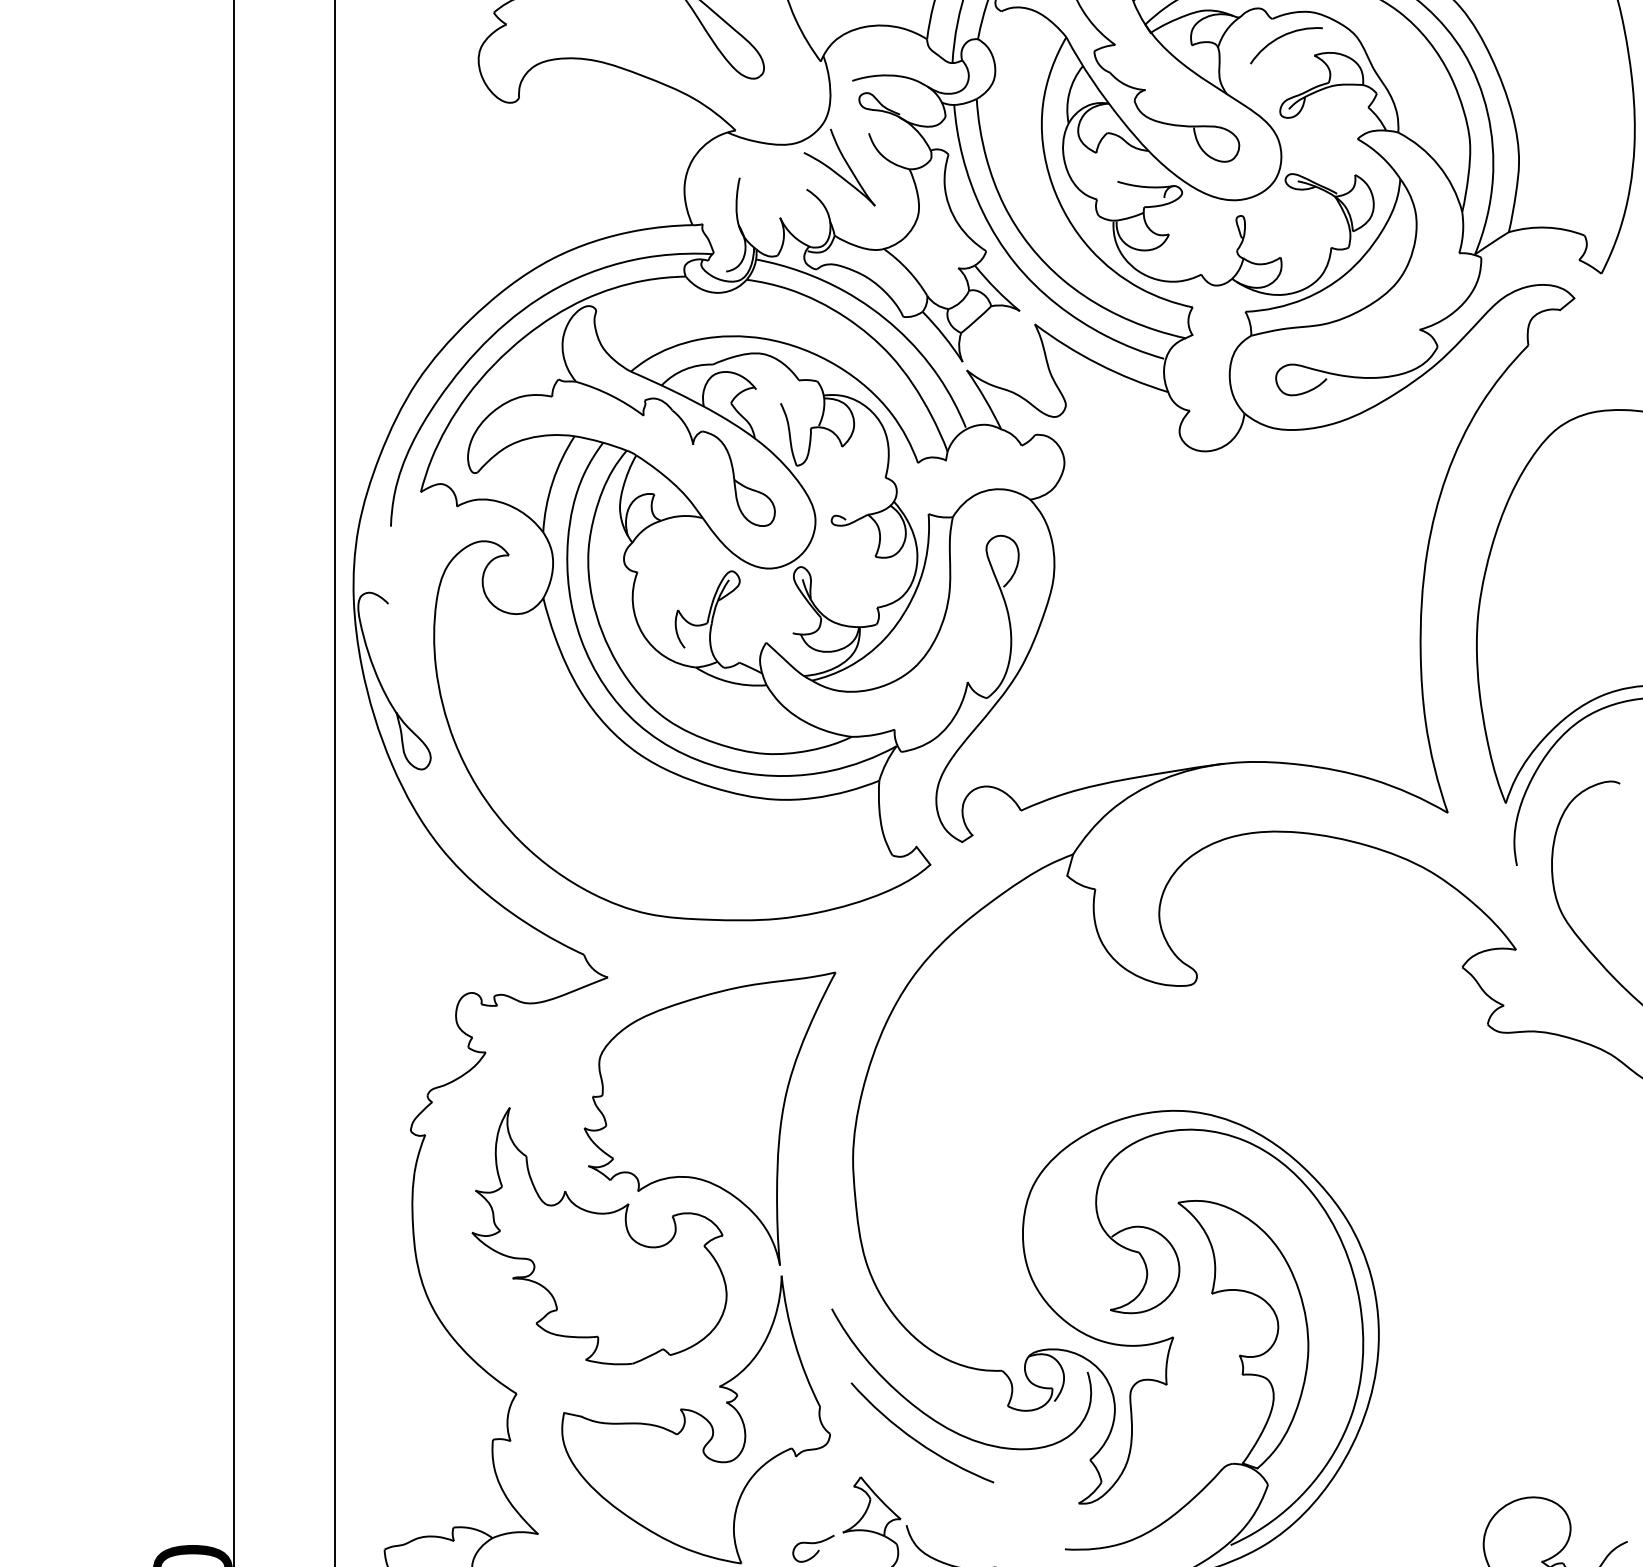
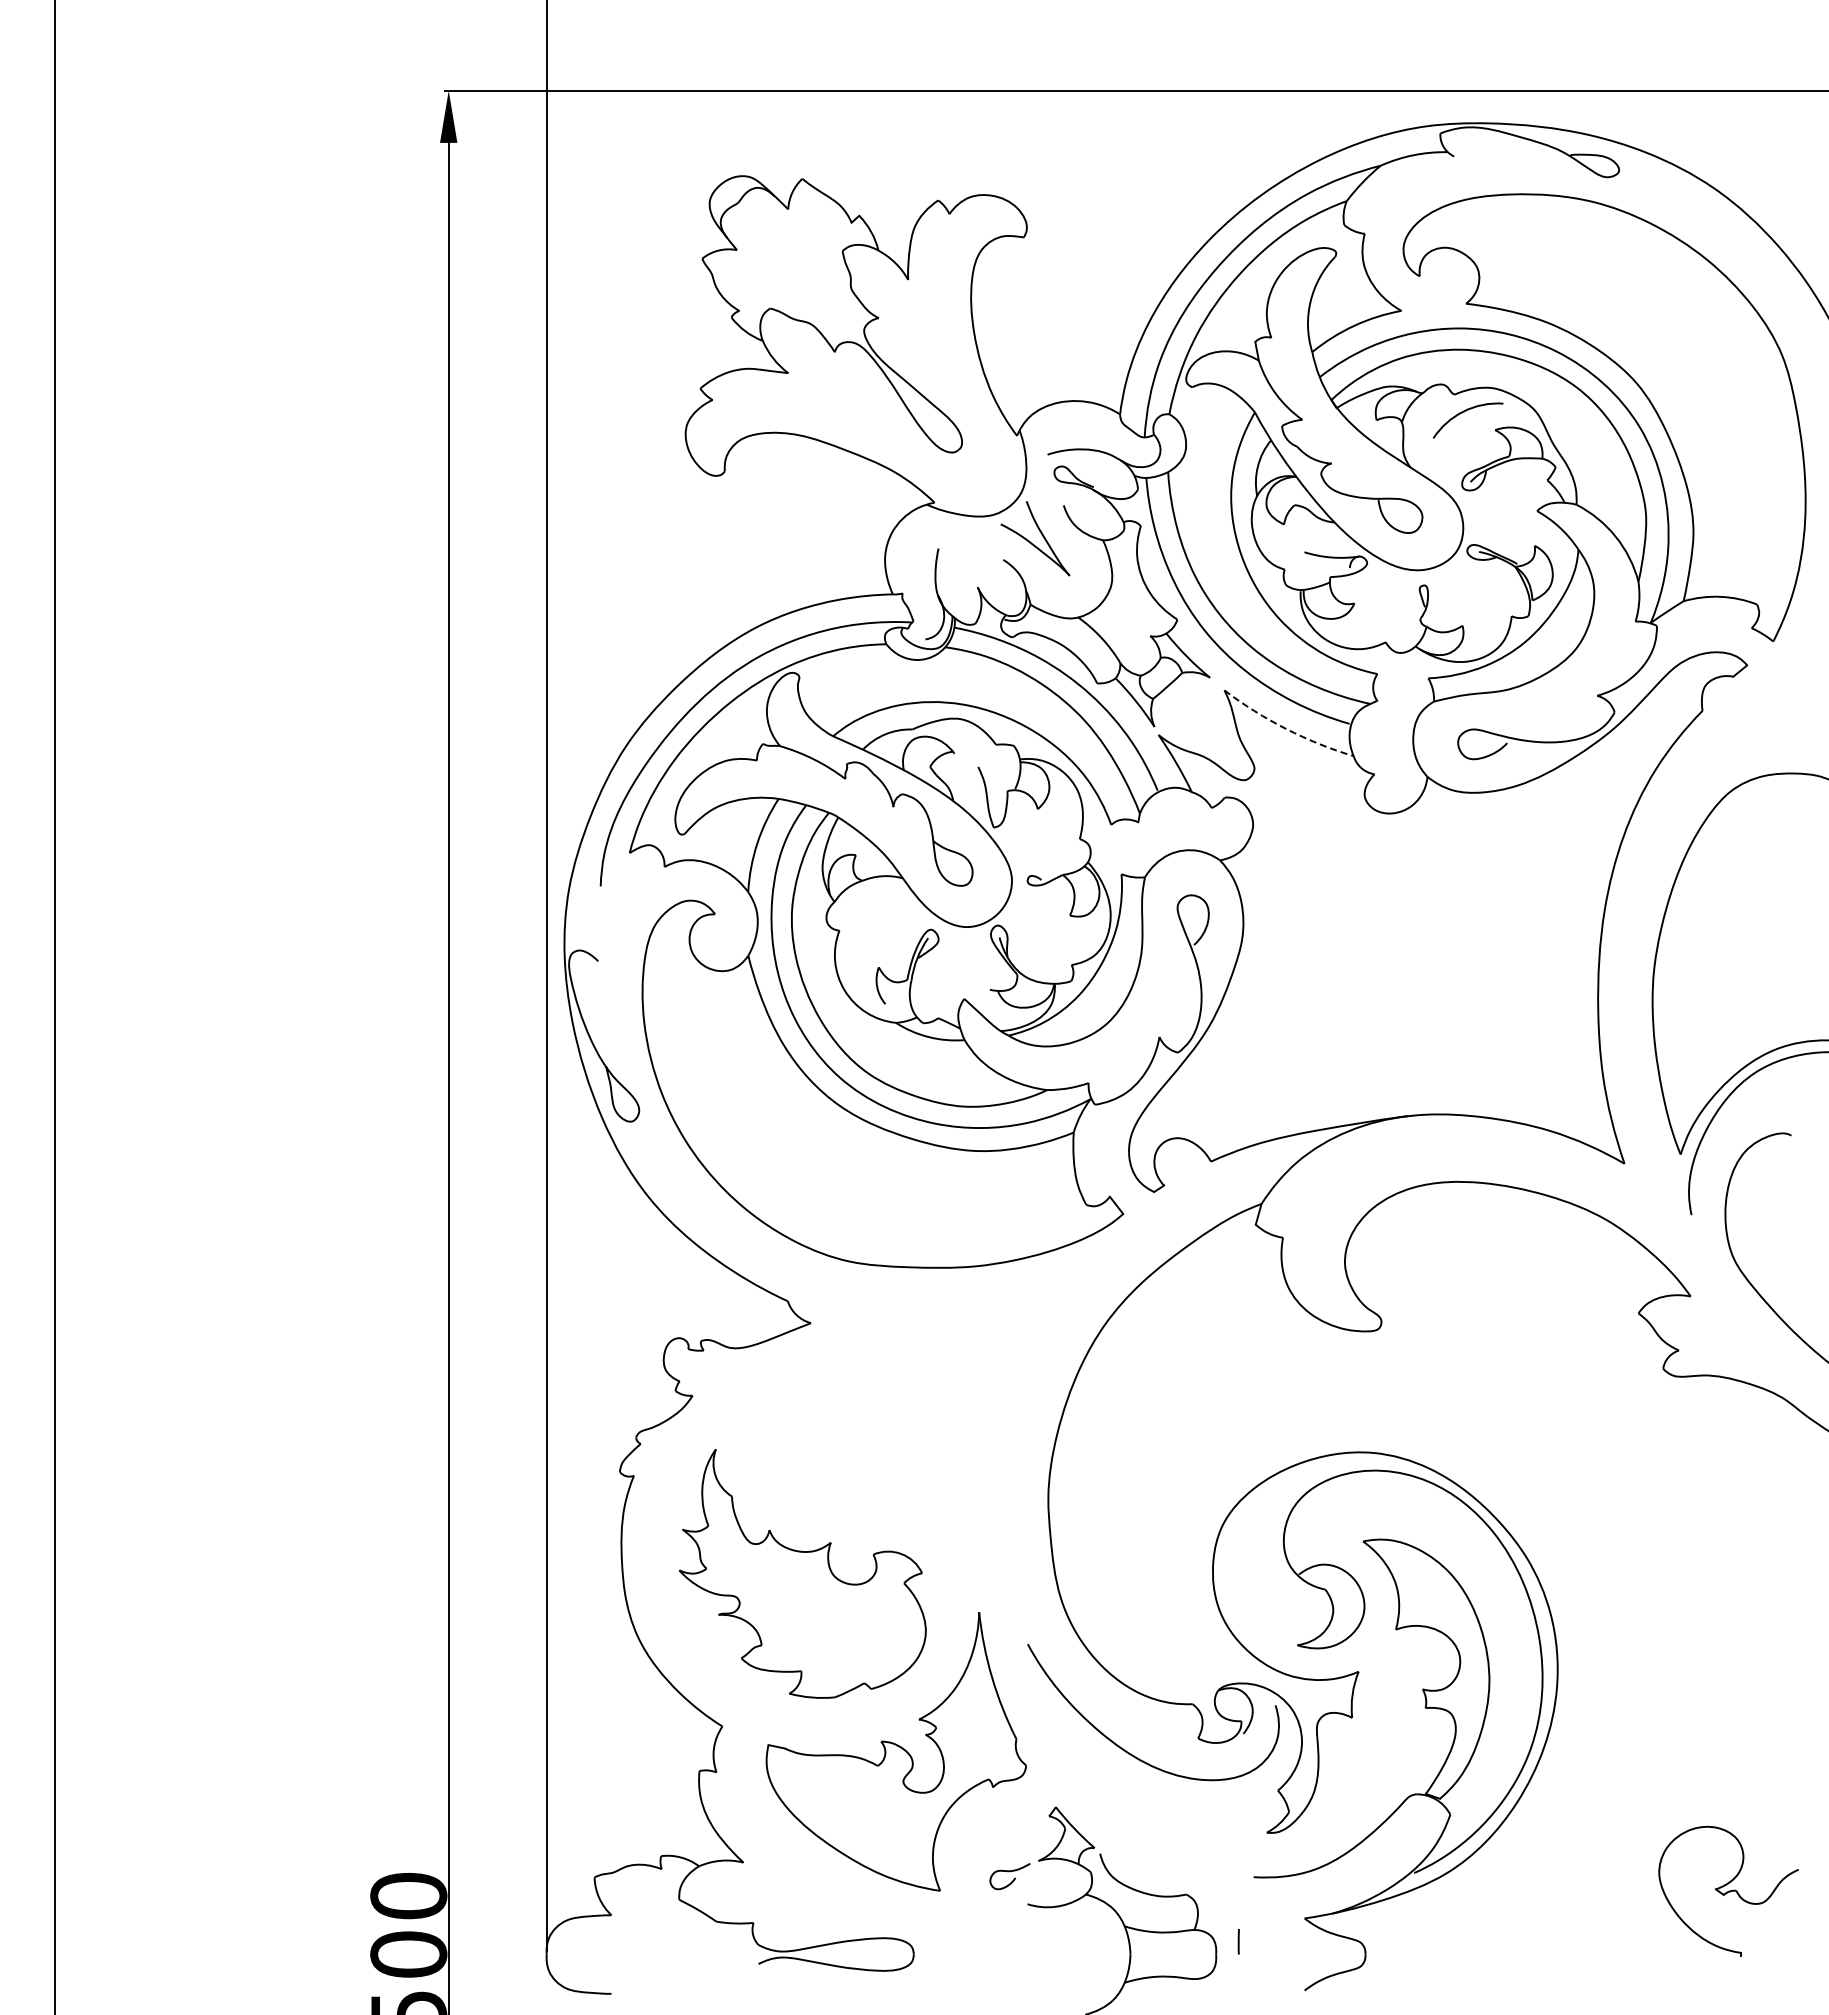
arc: (1098, 363) -> (1286, 728), solid -> dashed
part: (709, 1118) -> (909, 1459), removed
arc: (916, 1439) -> (1109, 1770), removed

